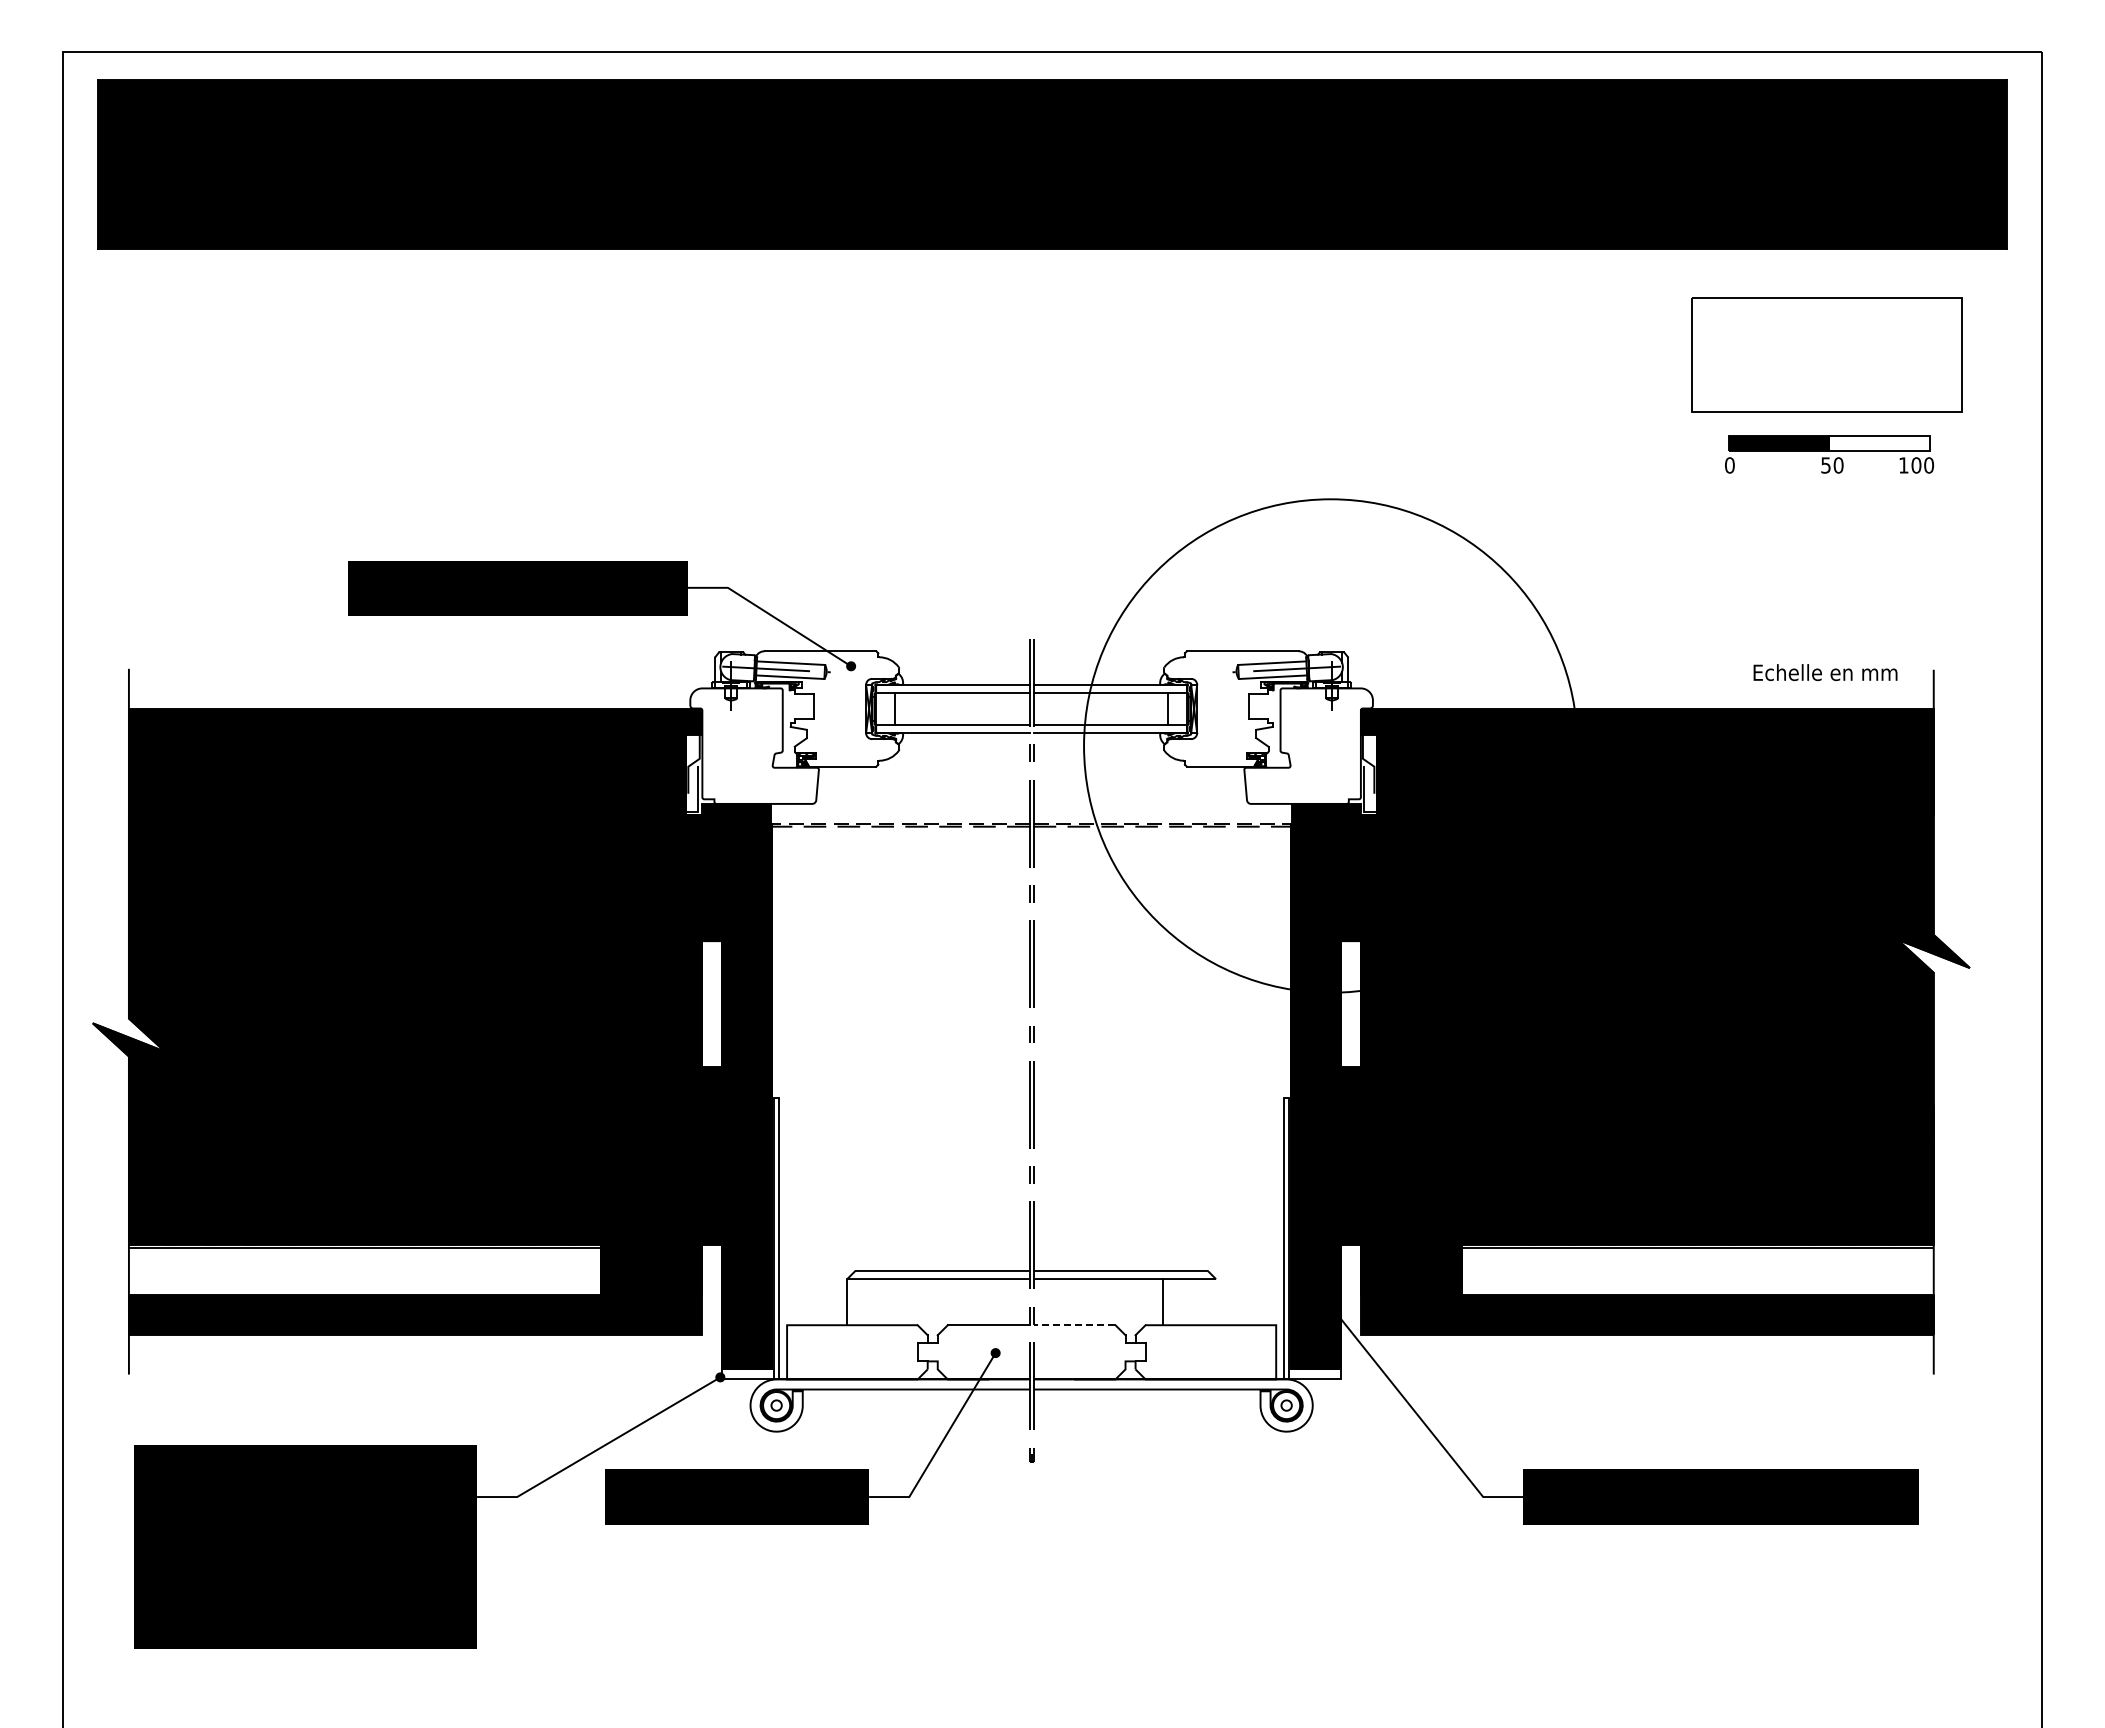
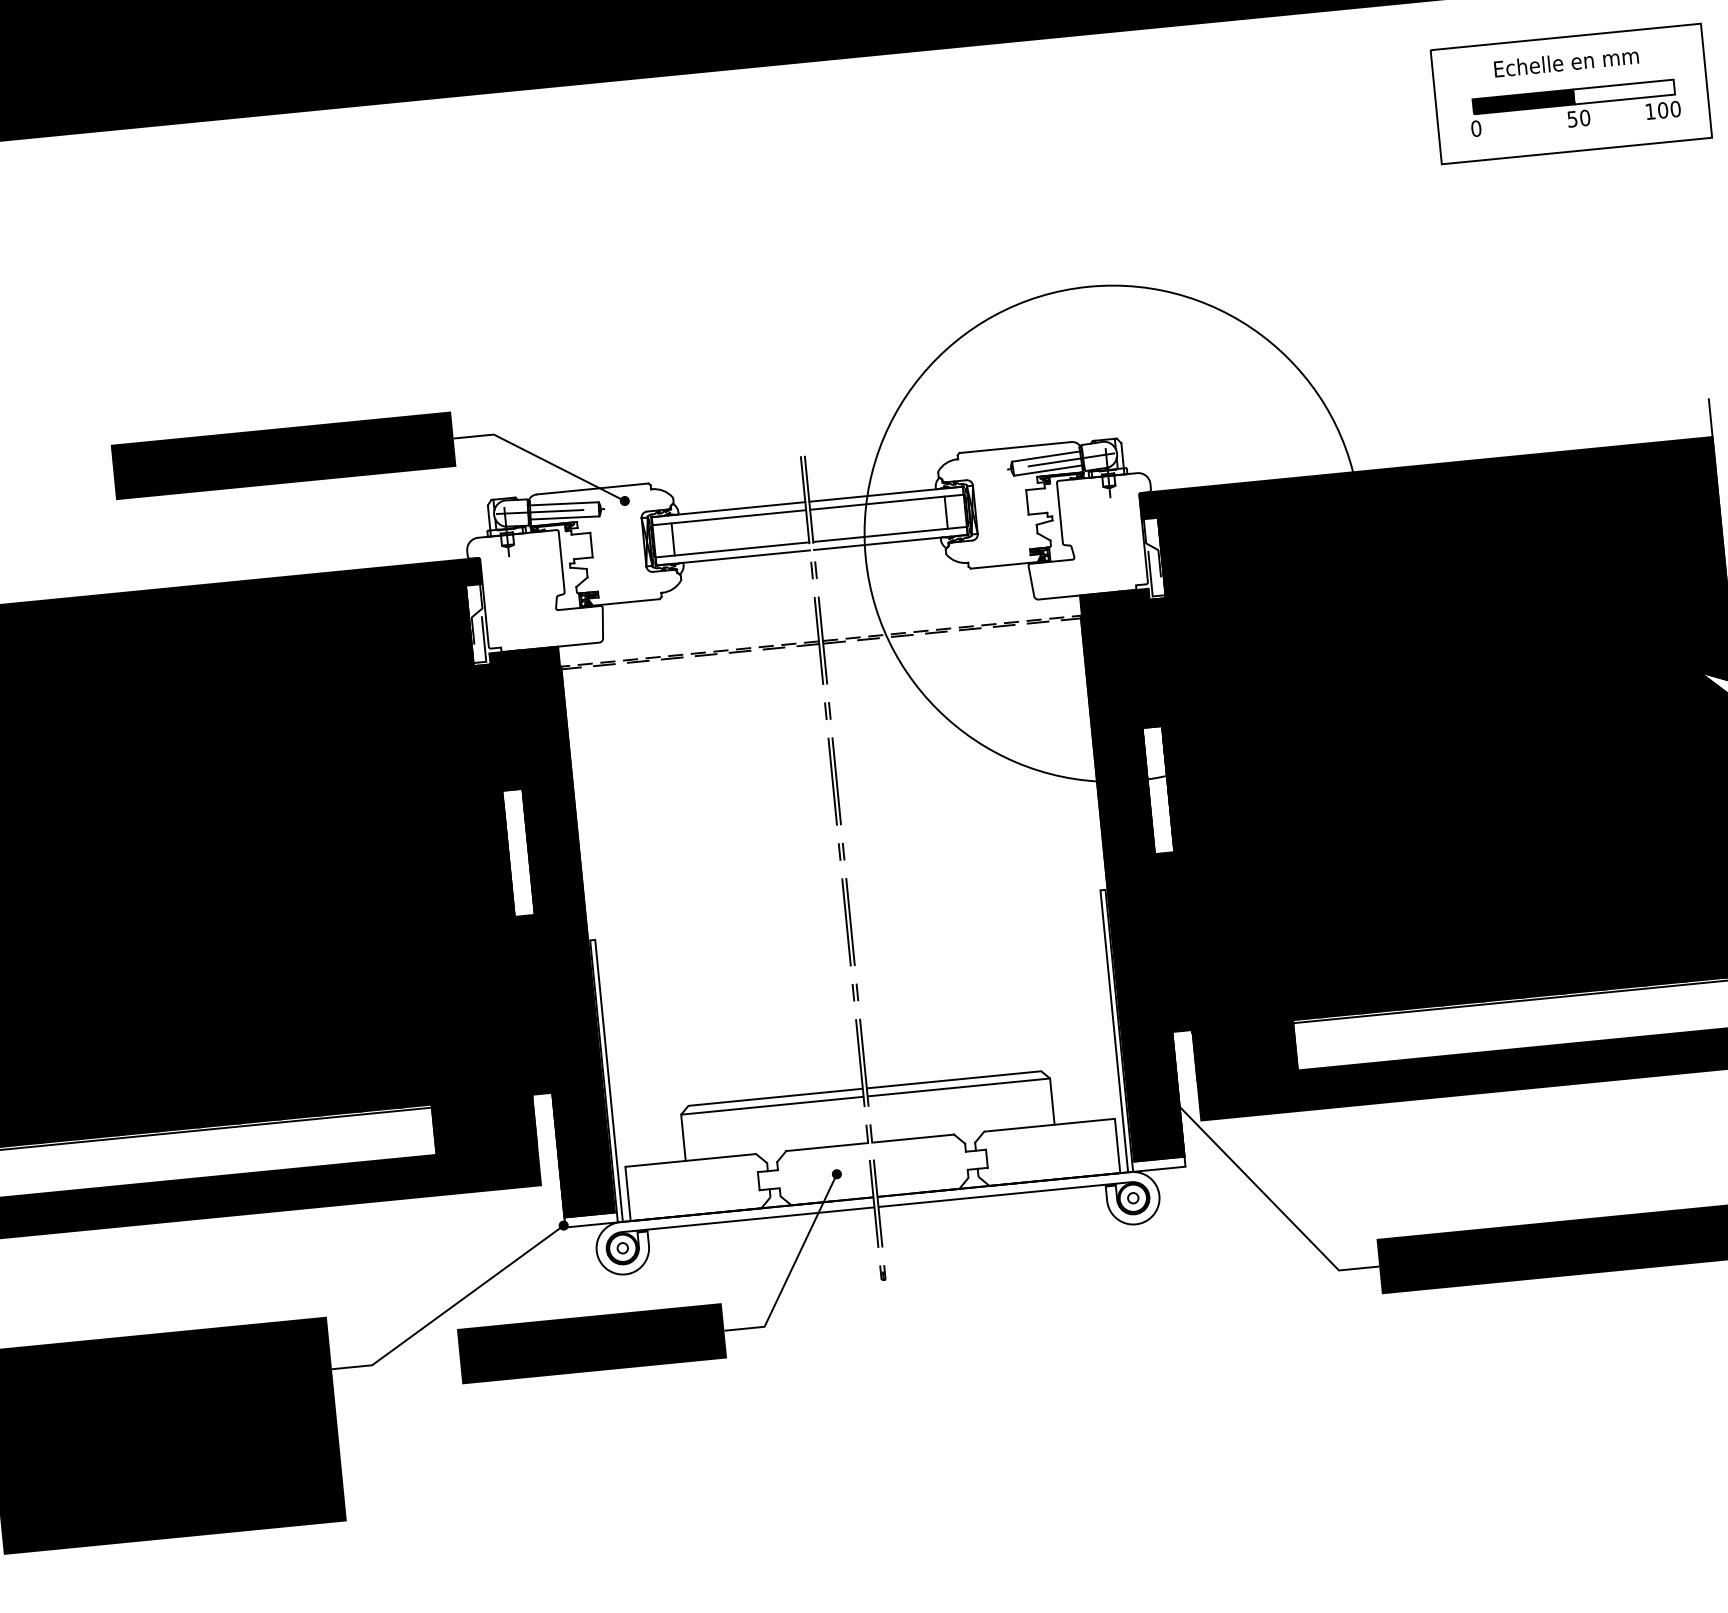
part: (1829, 454) -> (1574, 107), moved
text: (1825, 672) -> (1566, 62), moved
line: (1162, 1302) -> (1051, 1102), moved
line: (1074, 1325) -> (913, 1138), dashed -> solid

